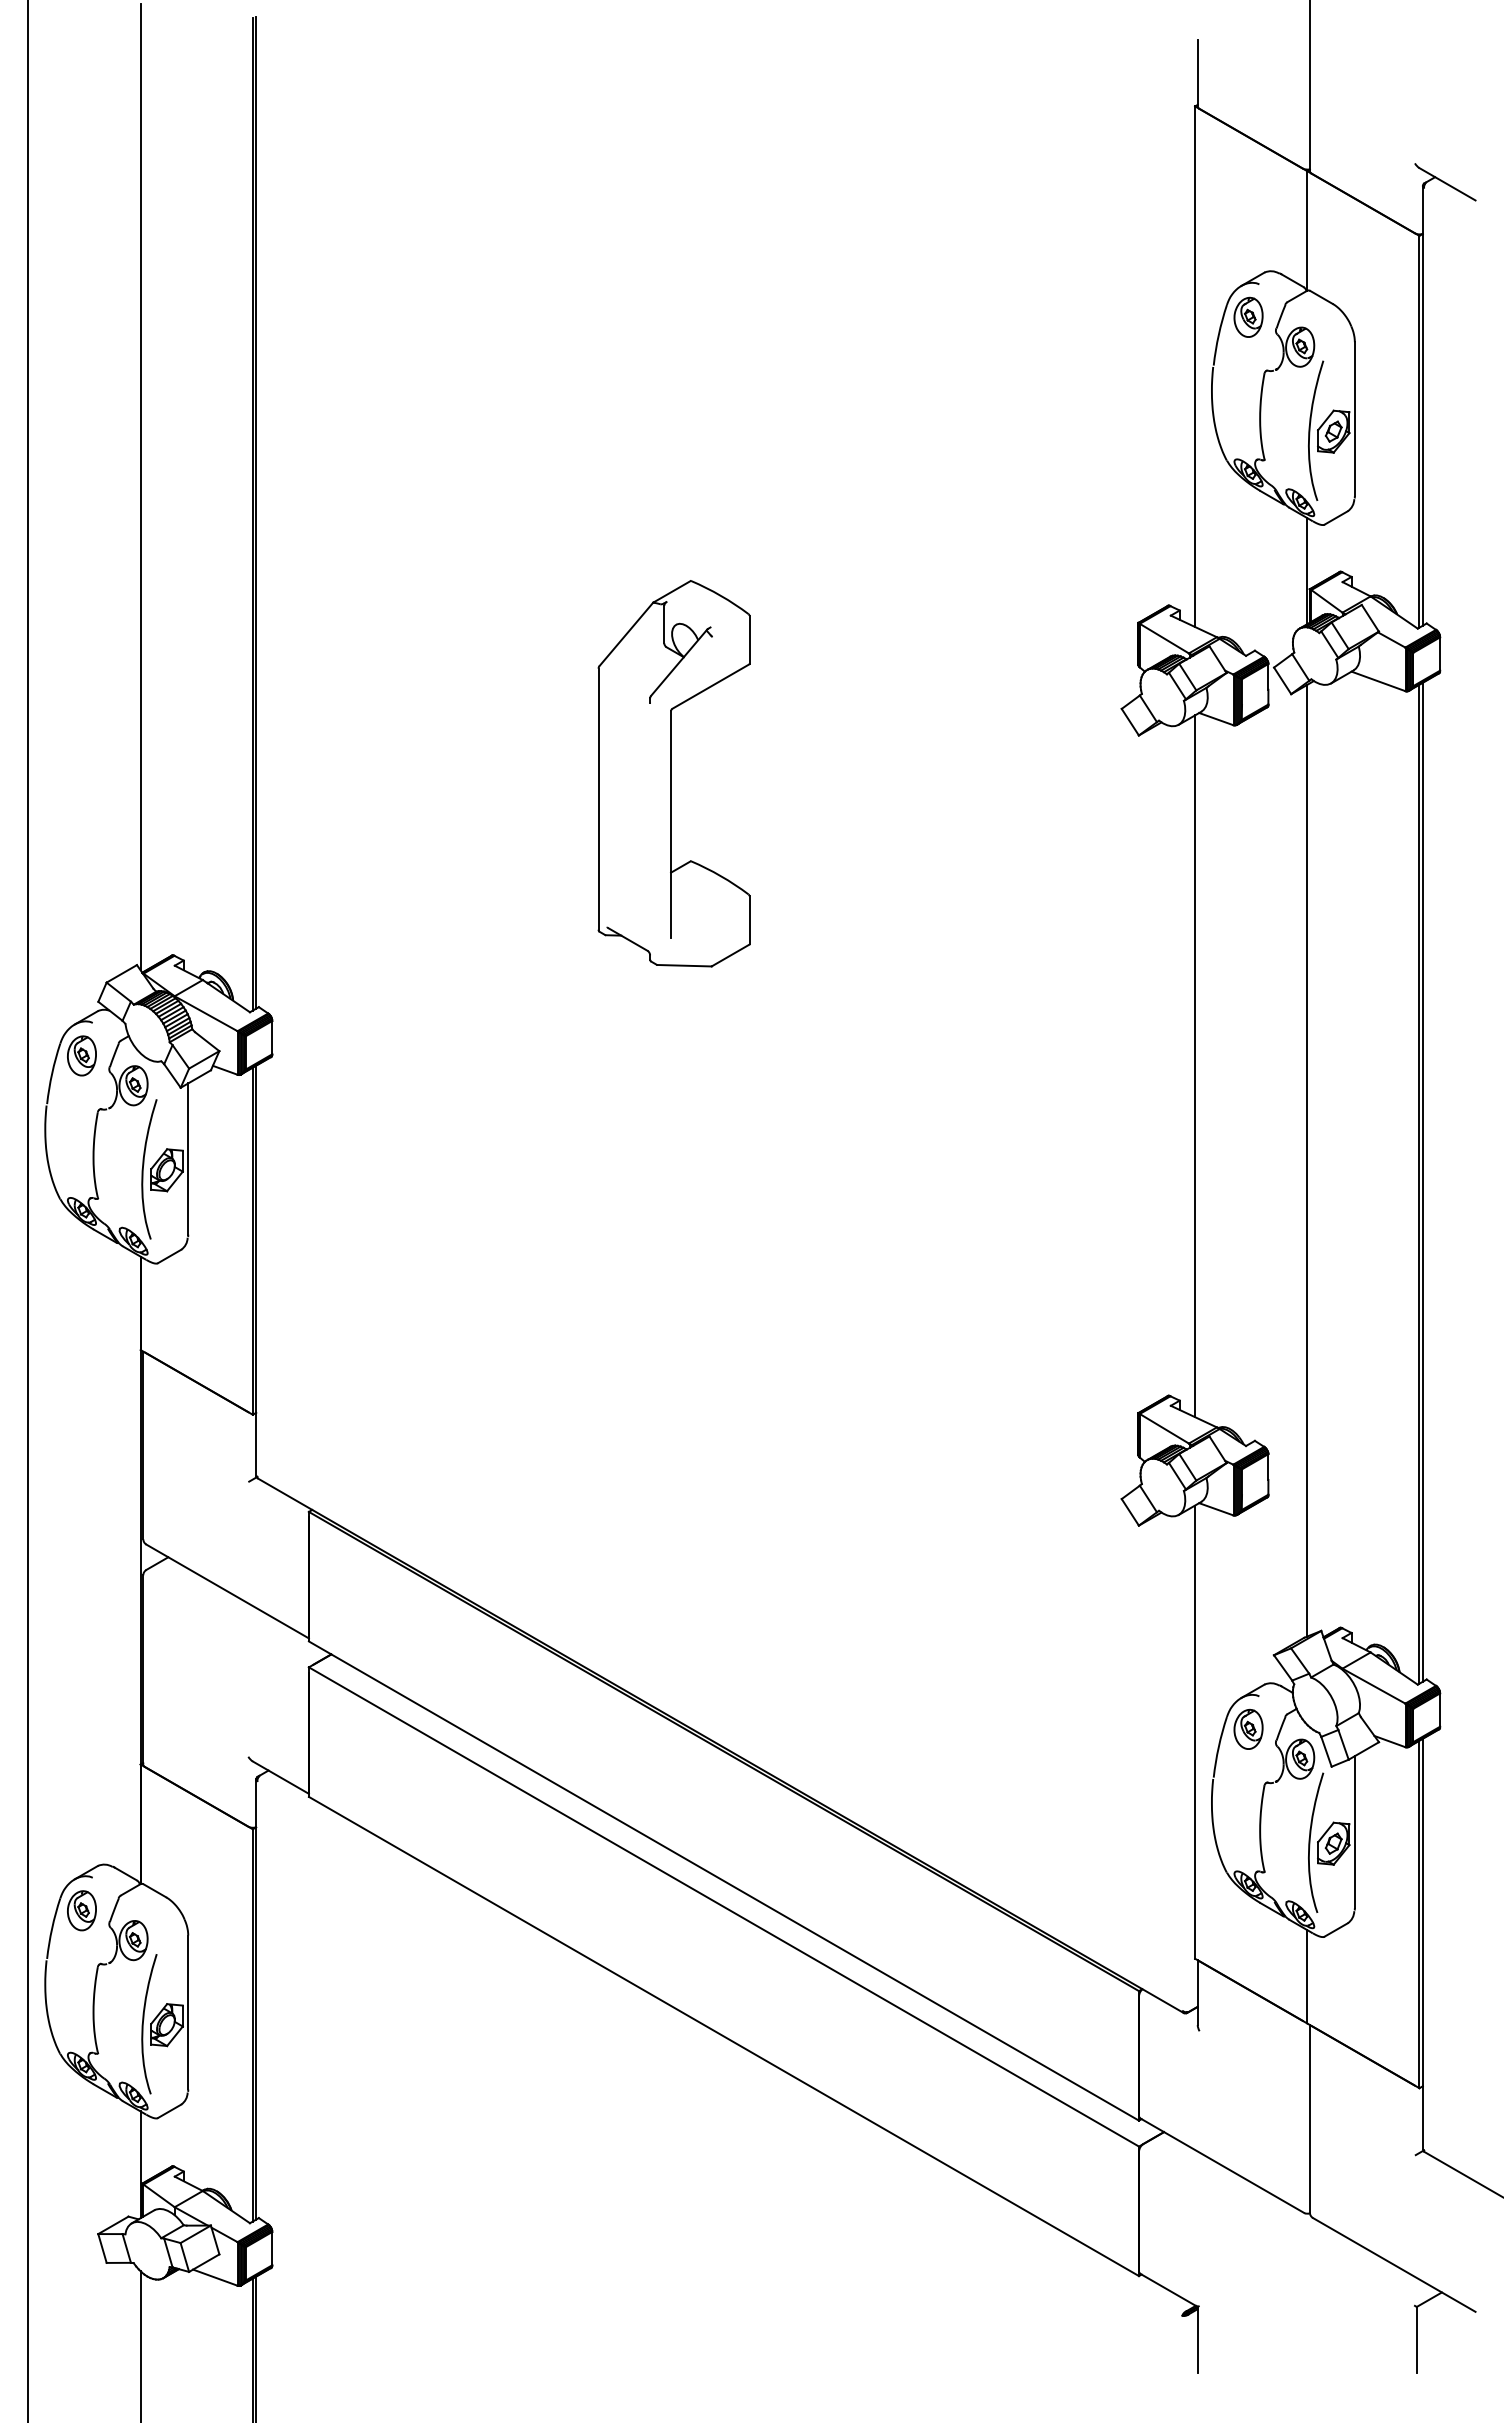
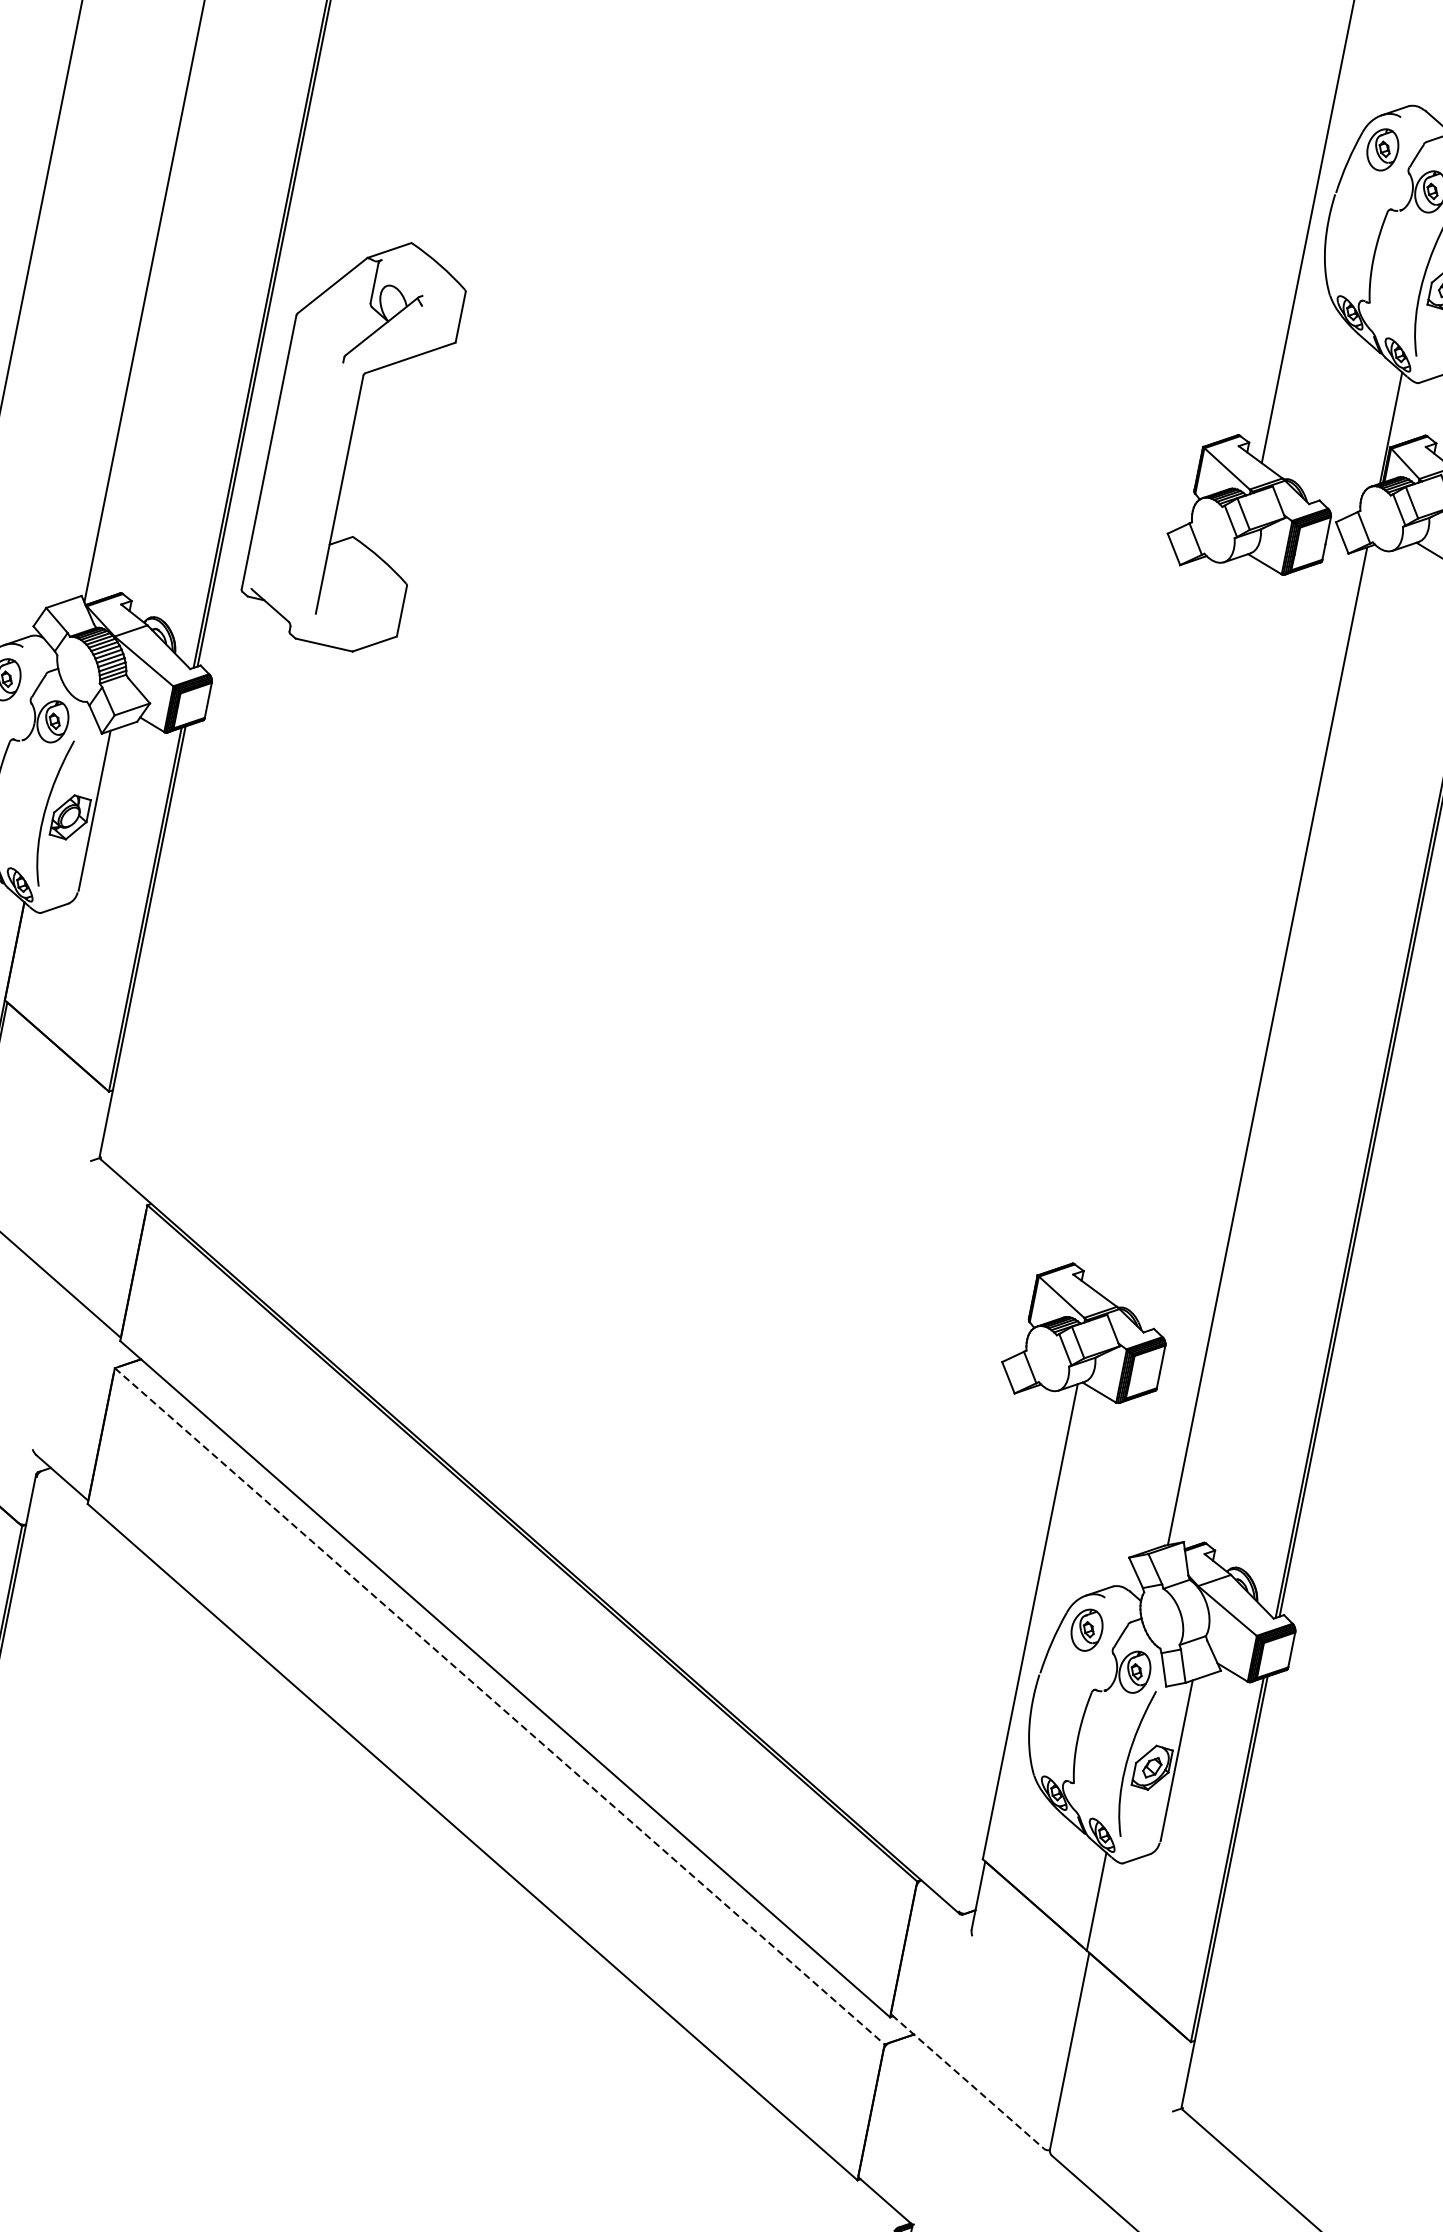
part: (673, 773) -> (353, 441), moved
line: (1195, 1066) -> (1170, 924), removed
line: (724, 1907) -> (500, 1707), solid -> dashed
line: (1222, 2165) -> (968, 2081), solid -> dashed

